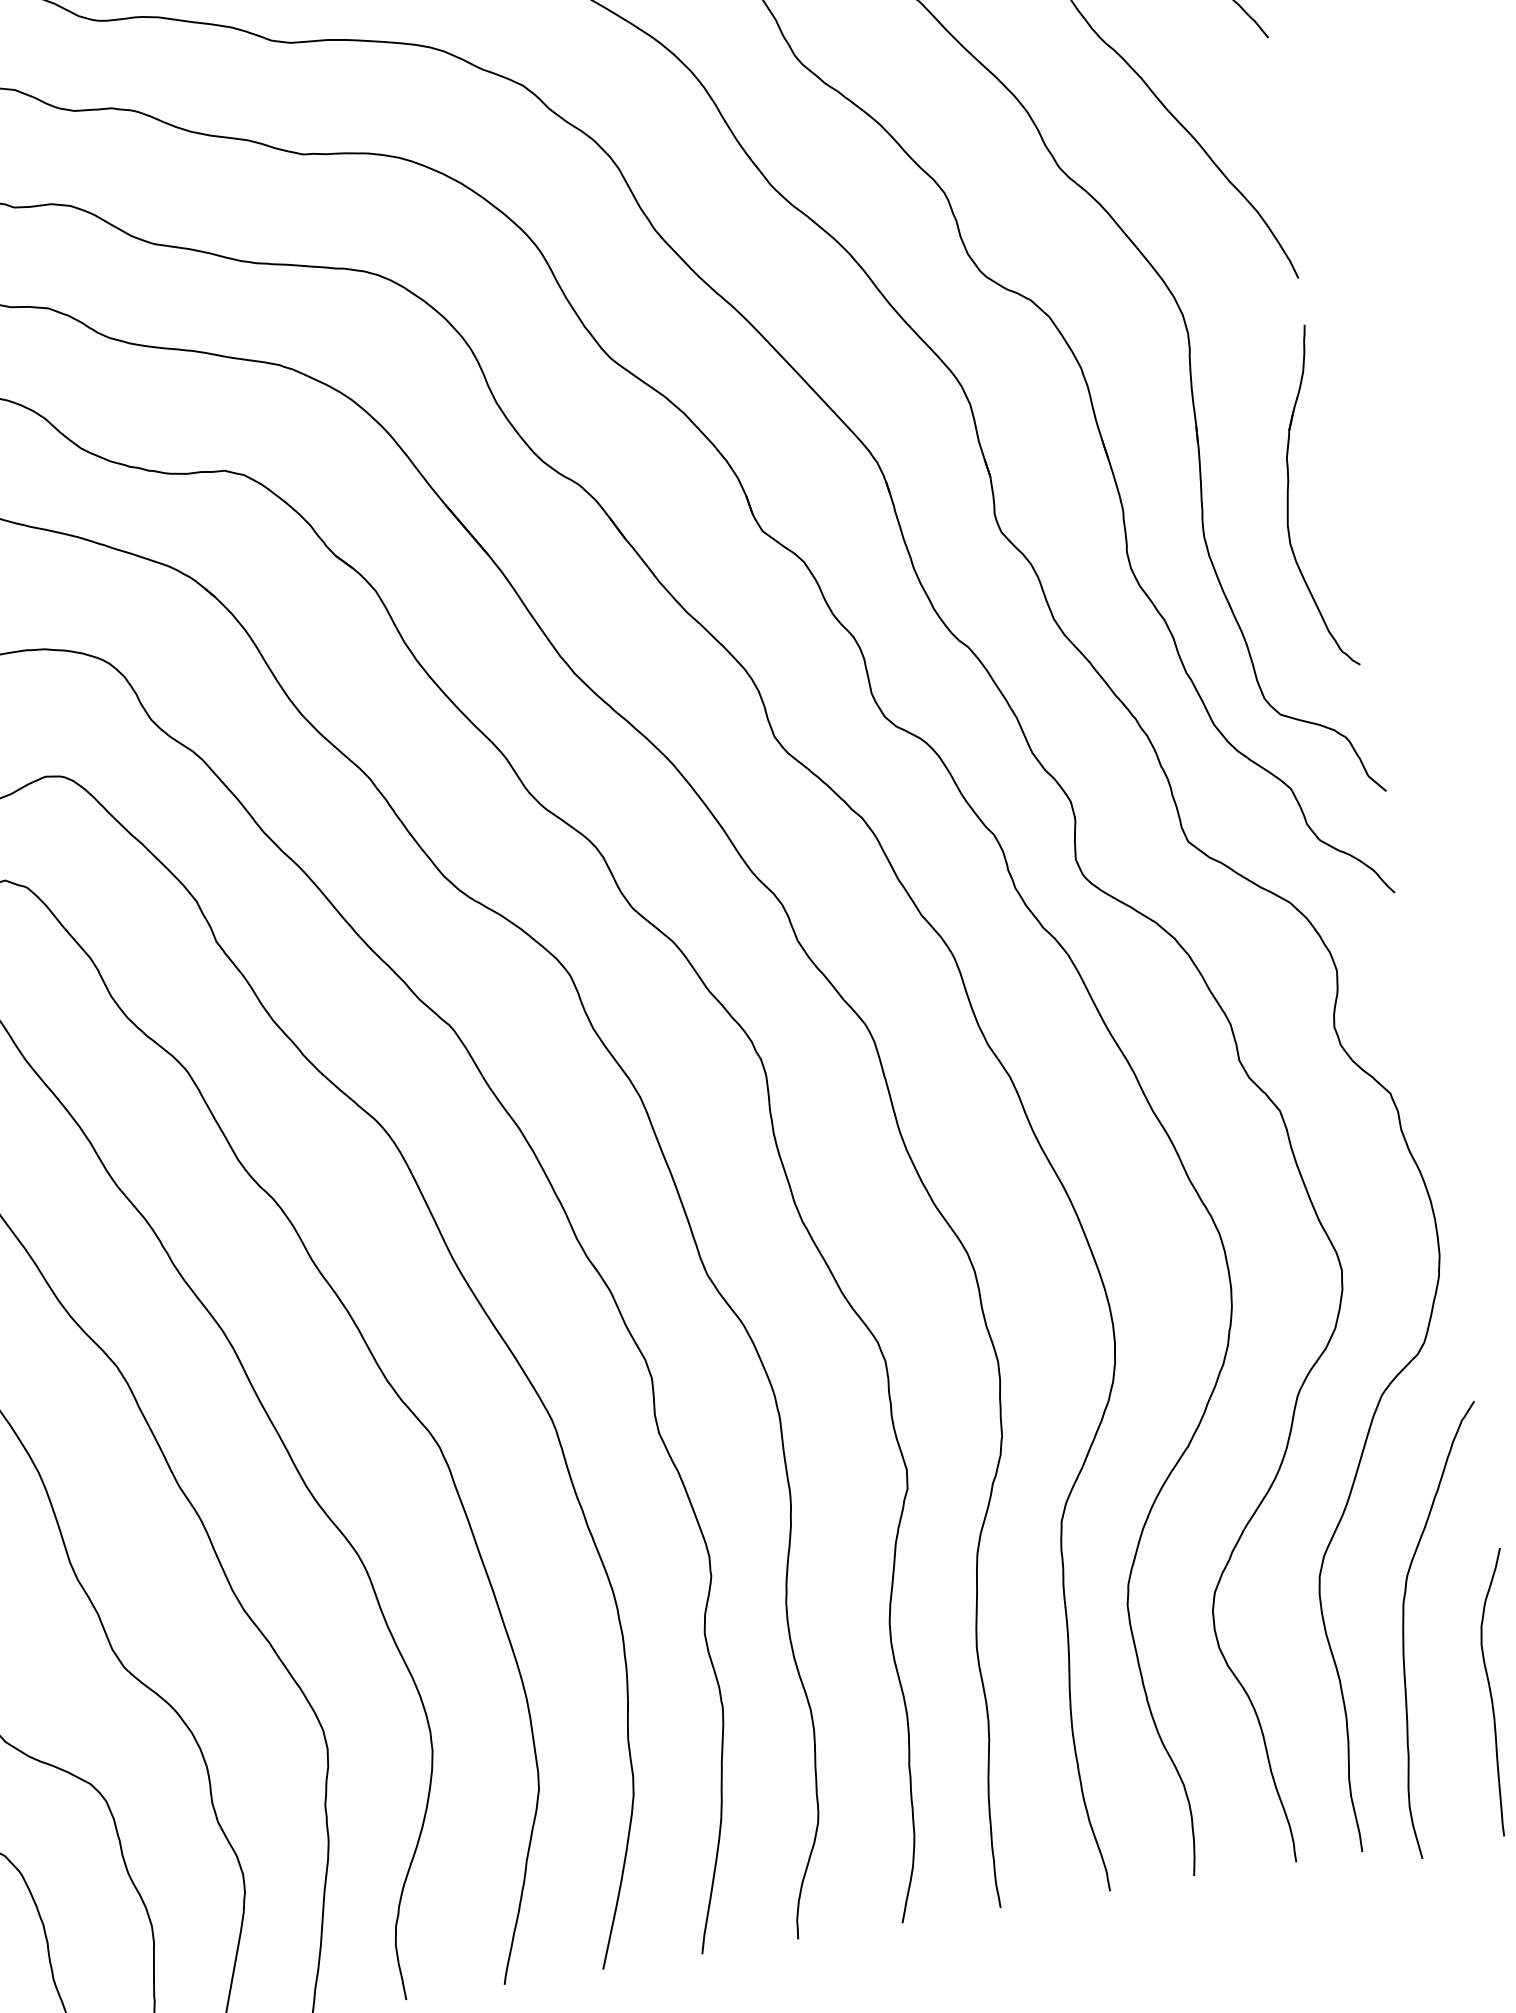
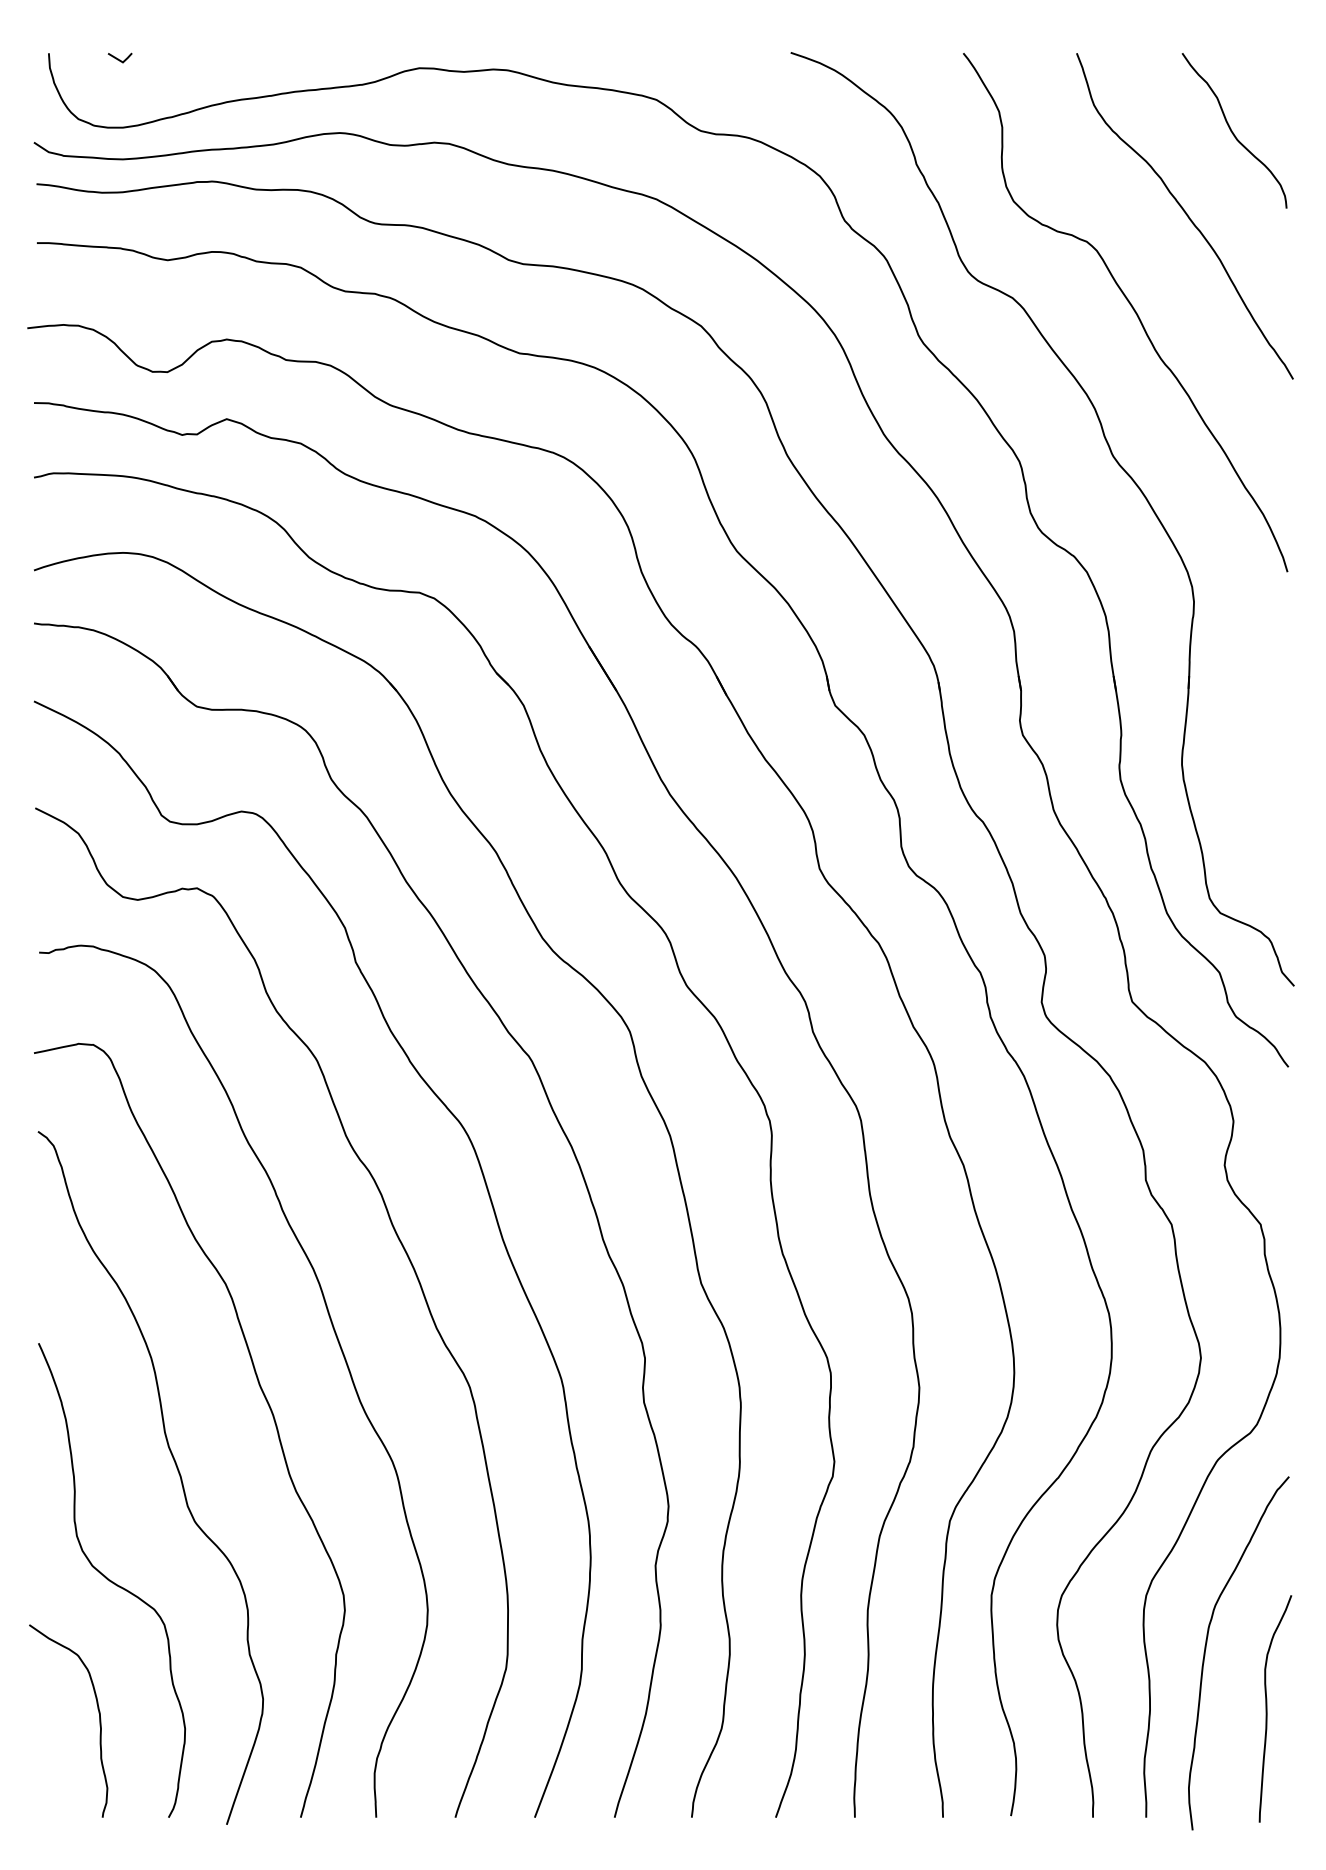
part: (1289, 498) -> (1253, 744), removed

